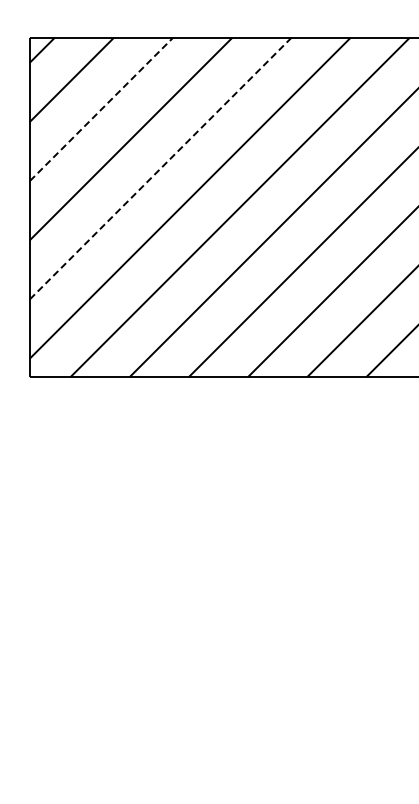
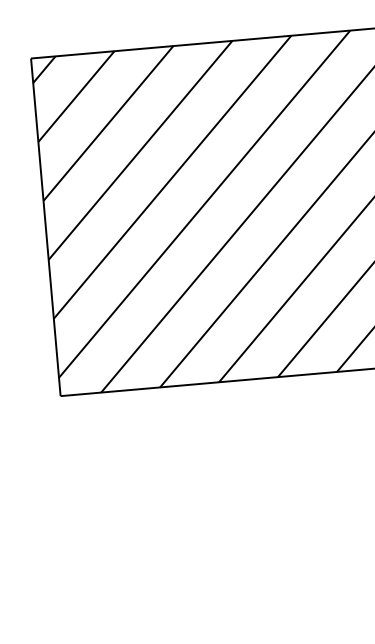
line: (101, 109) -> (108, 123), dashed -> solid
line: (160, 168) -> (172, 177), dashed -> solid

